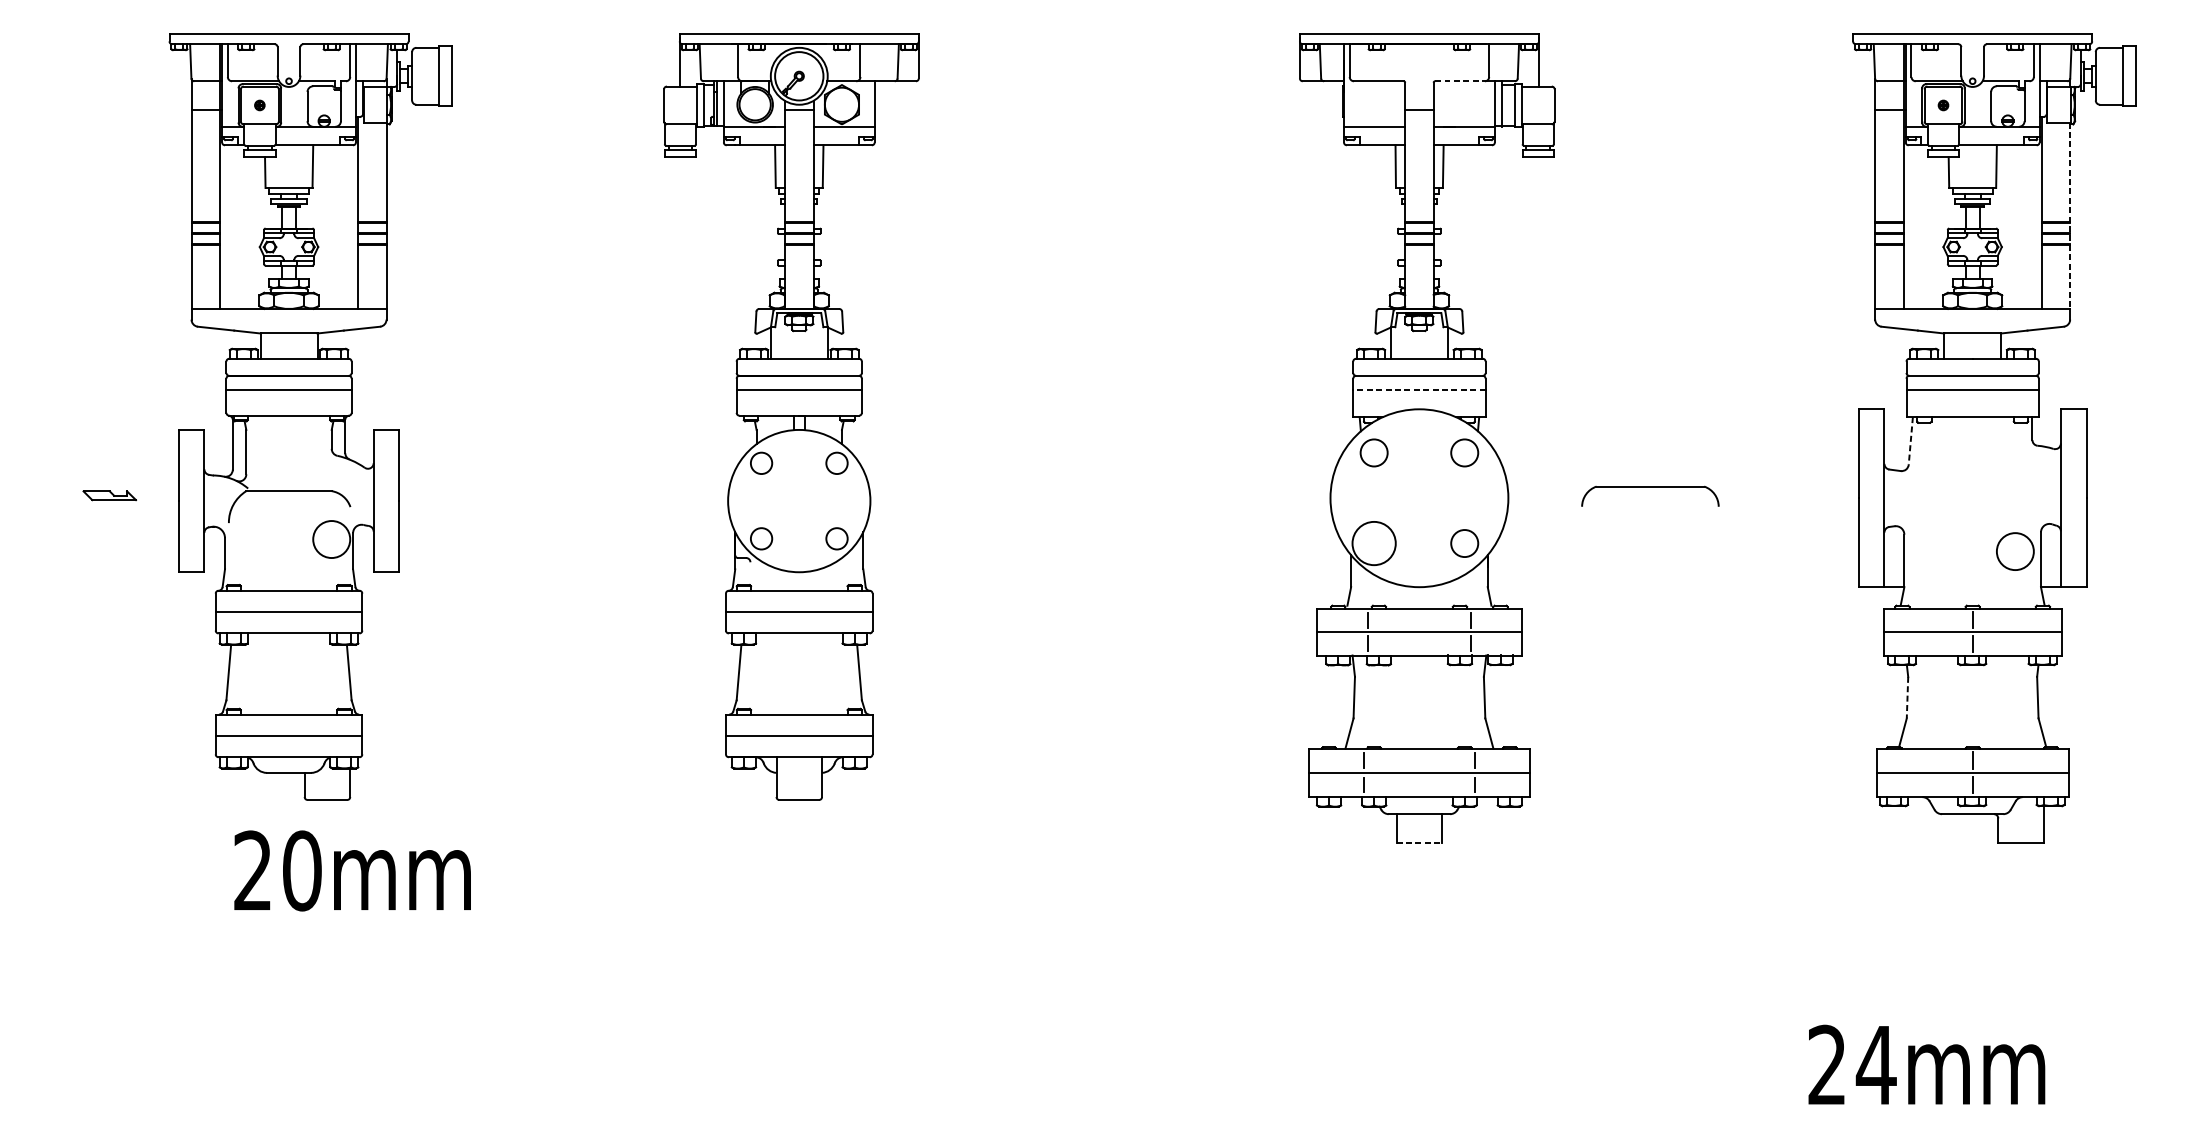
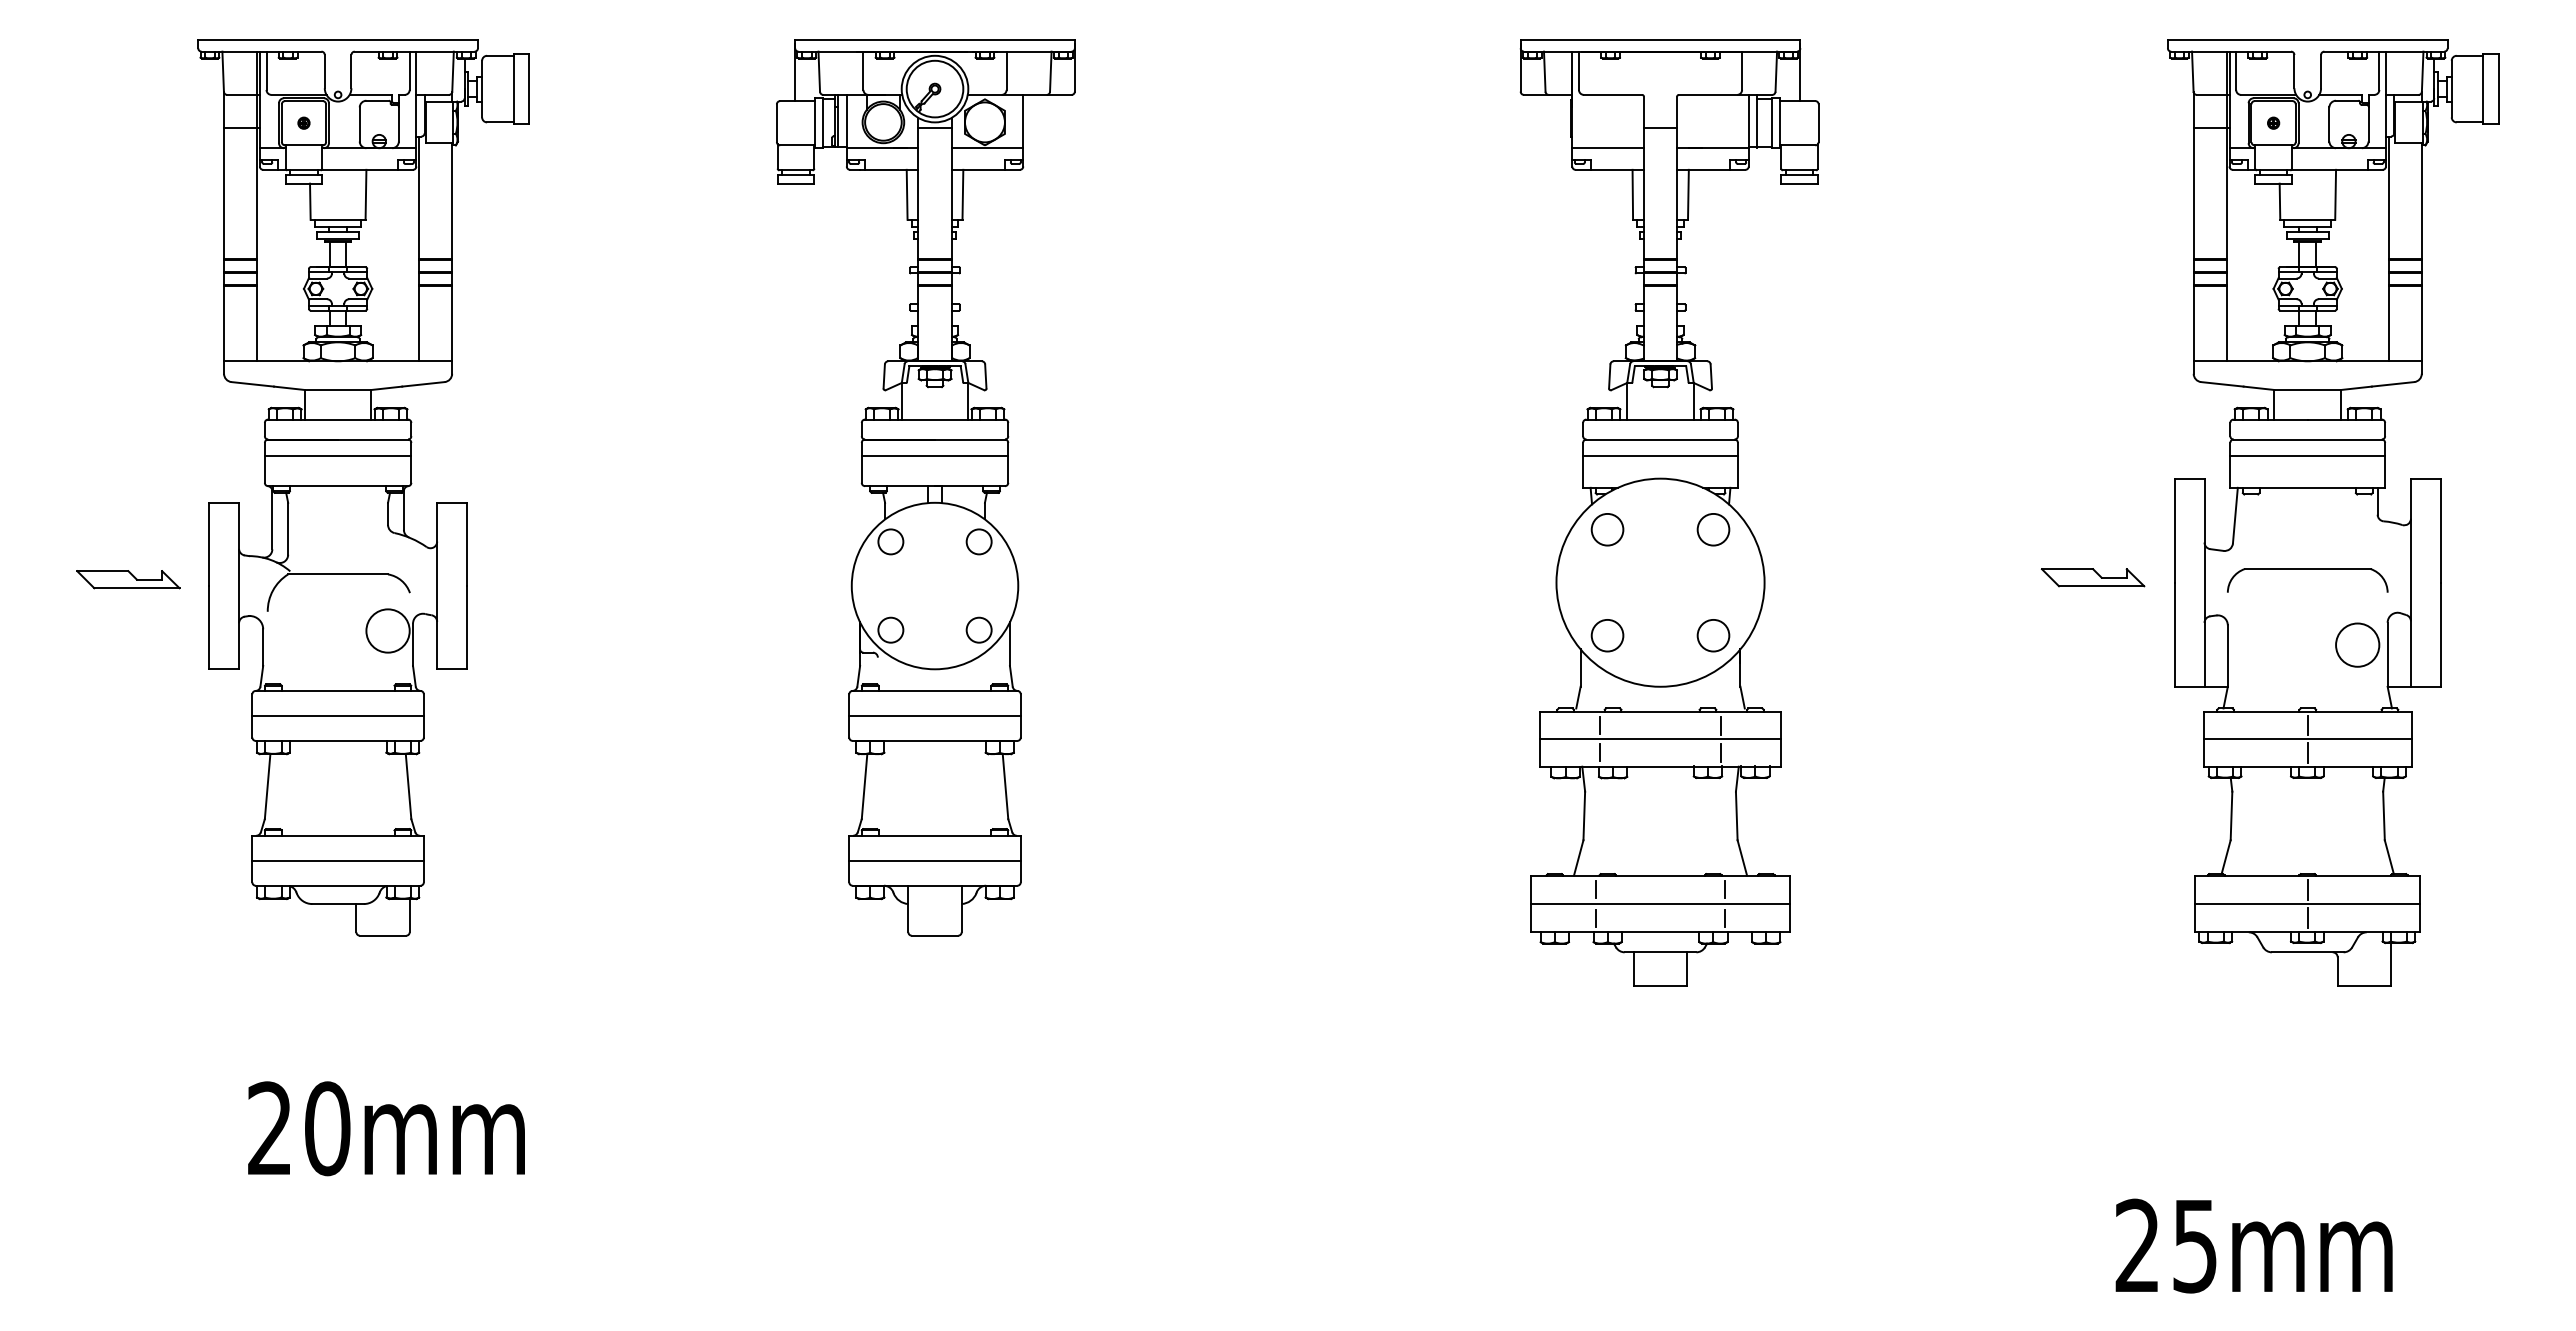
line: (1460, 80) -> (1708, 94), dashed -> solid
line: (2069, 215) -> (2421, 252), dashed -> solid
line: (1419, 390) -> (1660, 456), dashed -> solid
line: (1910, 440) -> (2235, 515), dashed -> solid
part: (1650, 486) -> (2307, 569), moved
part: (1788, 493) -> (2092, 577), added
part: (109, 495) -> (128, 579), size x1.67
circle: (1374, 543) -> (1607, 635), size x0.62
line: (1907, 698) -> (2231, 816), dashed -> solid
line: (1419, 842) -> (1660, 985), dashed -> solid
text: (352, 870) -> (386, 1128), moved
text: (1876, 1065) -> (2195, 1246), 24mm -> 25mm

